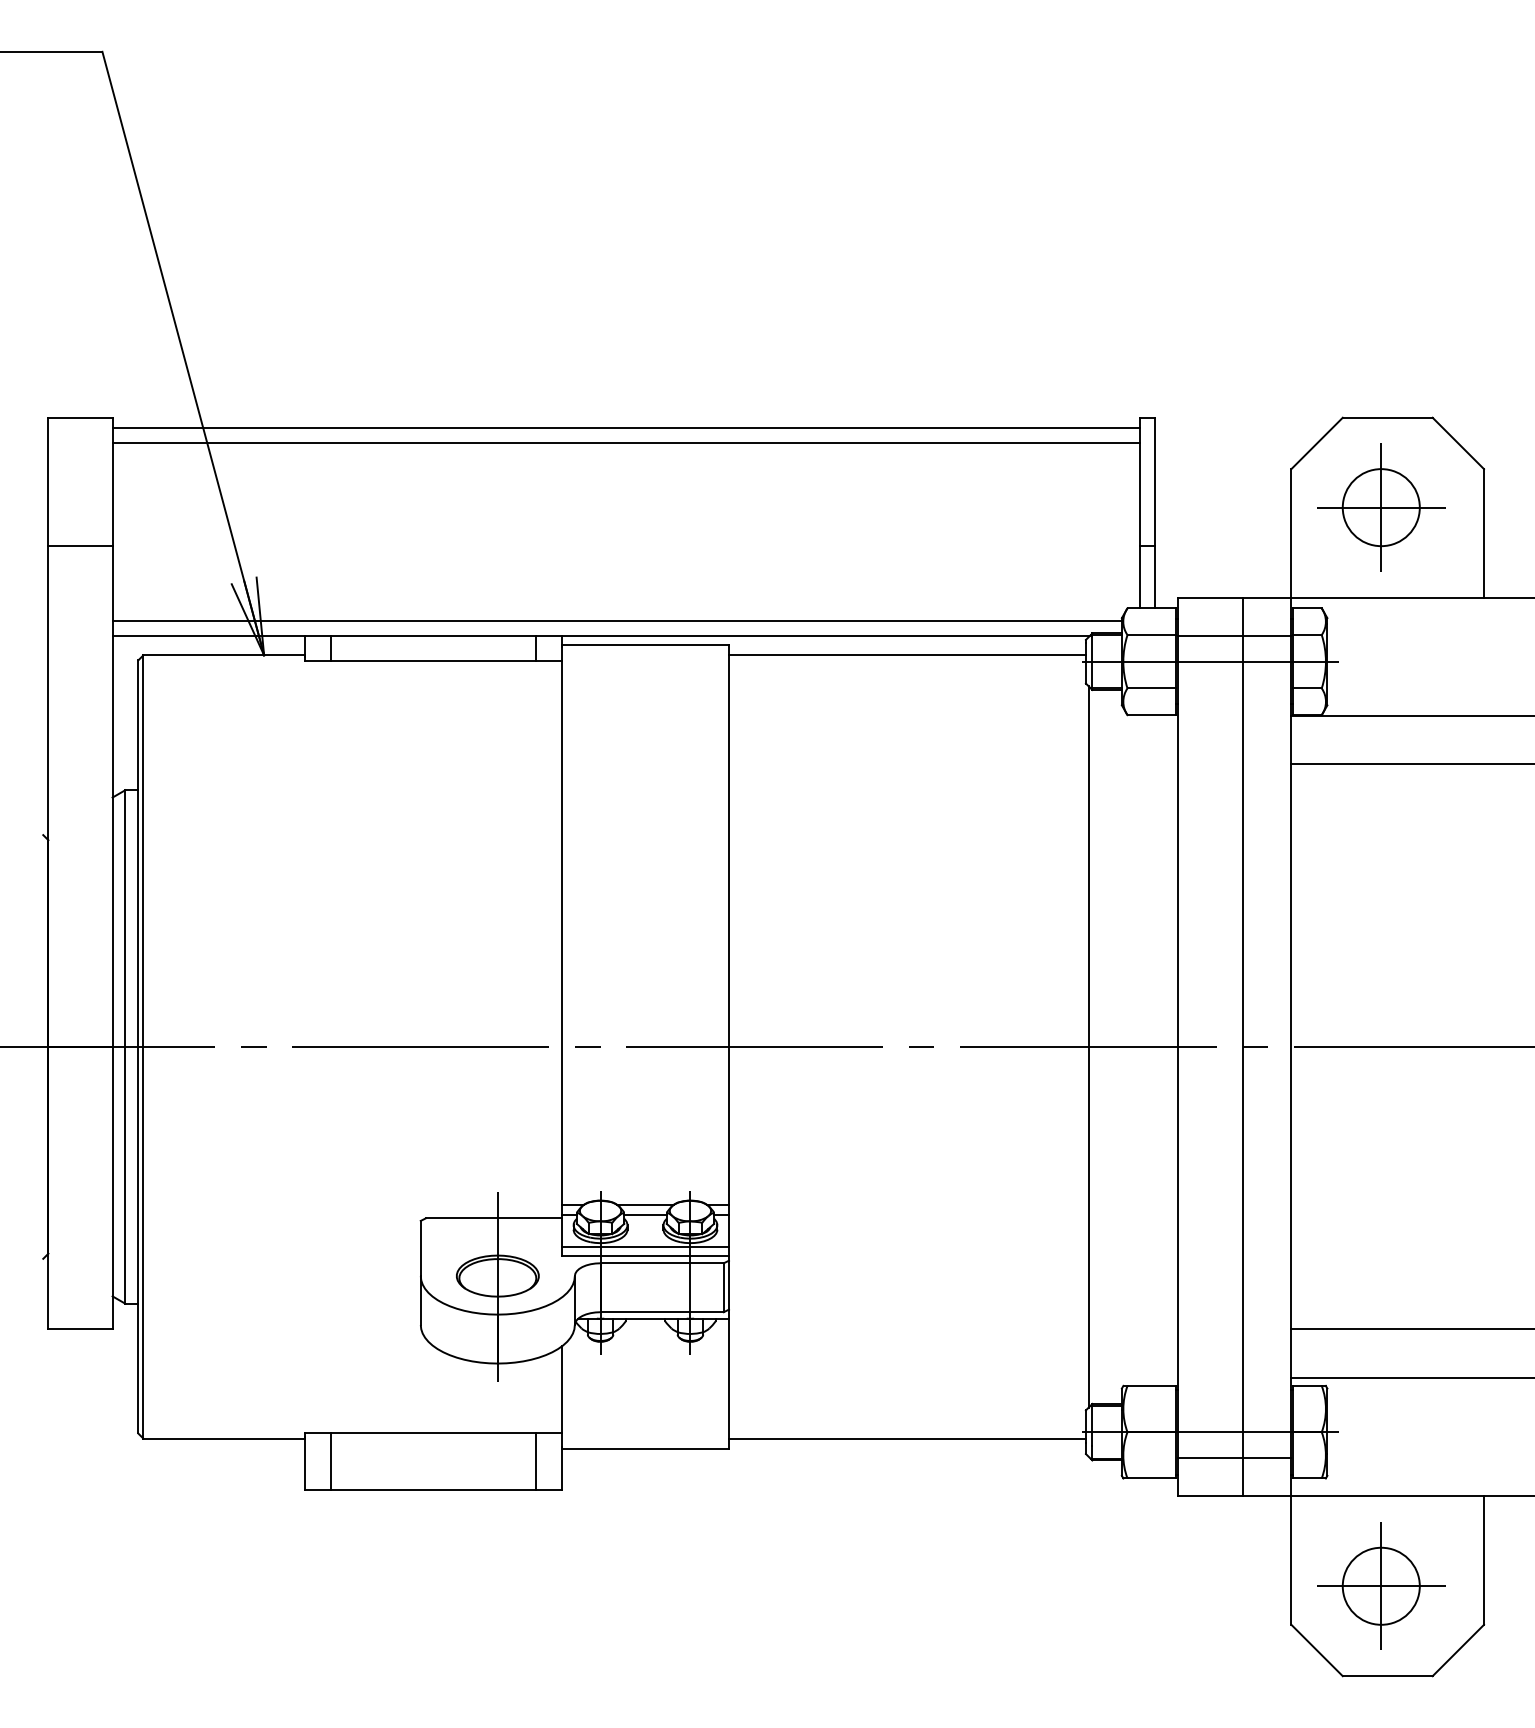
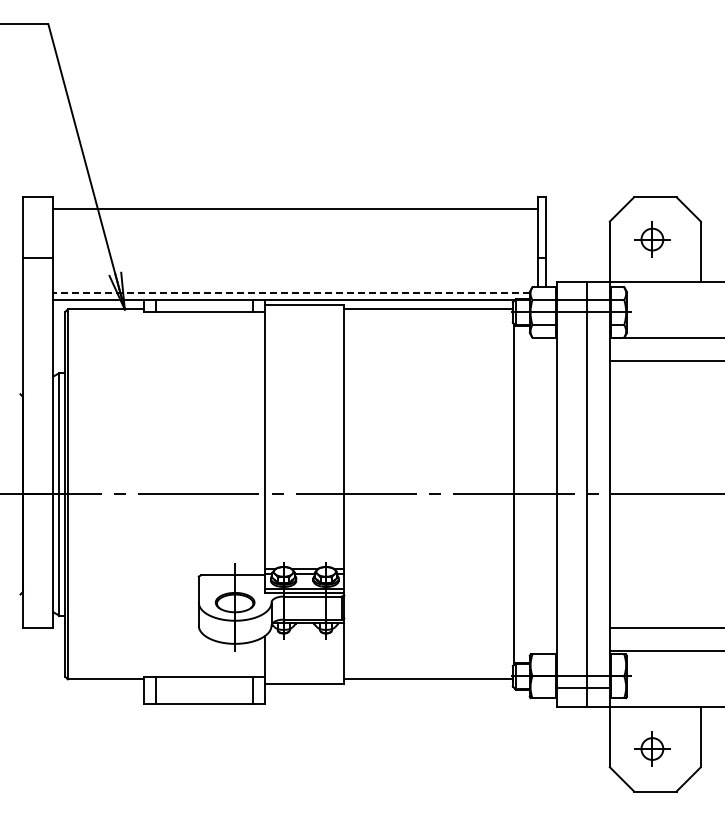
line: (625, 428) -> (295, 202), removed
part: (1381, 507) -> (652, 239), size x0.6
line: (617, 621) -> (291, 293), solid -> dashed
part: (1381, 1585) -> (652, 748), size x0.6

